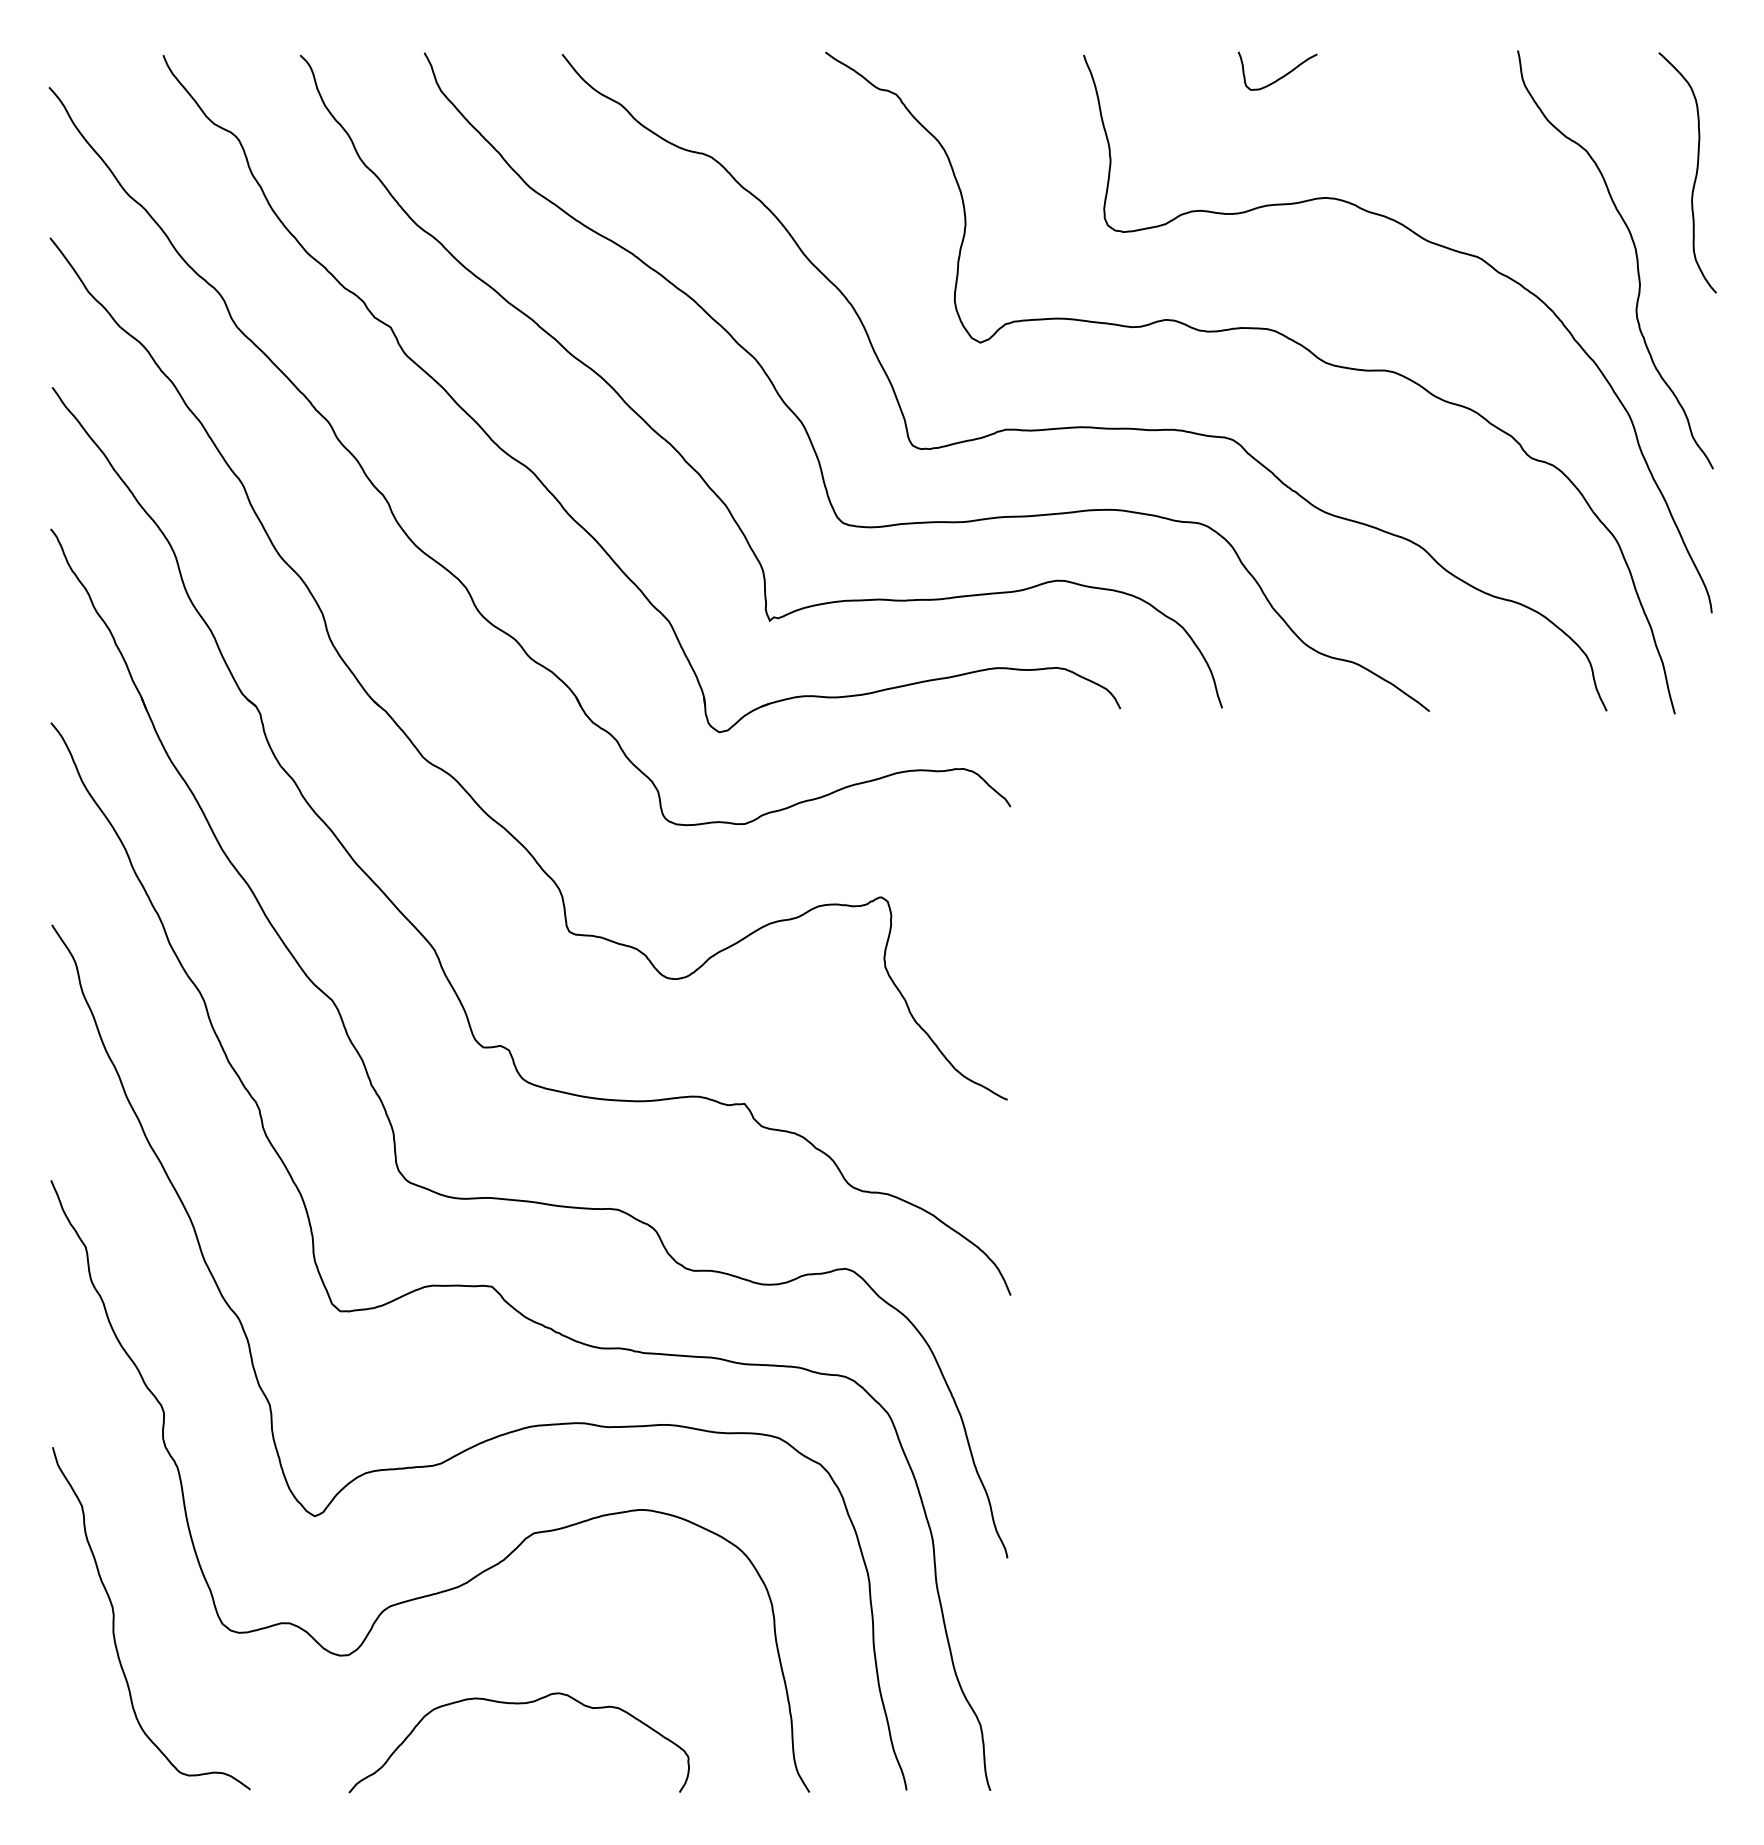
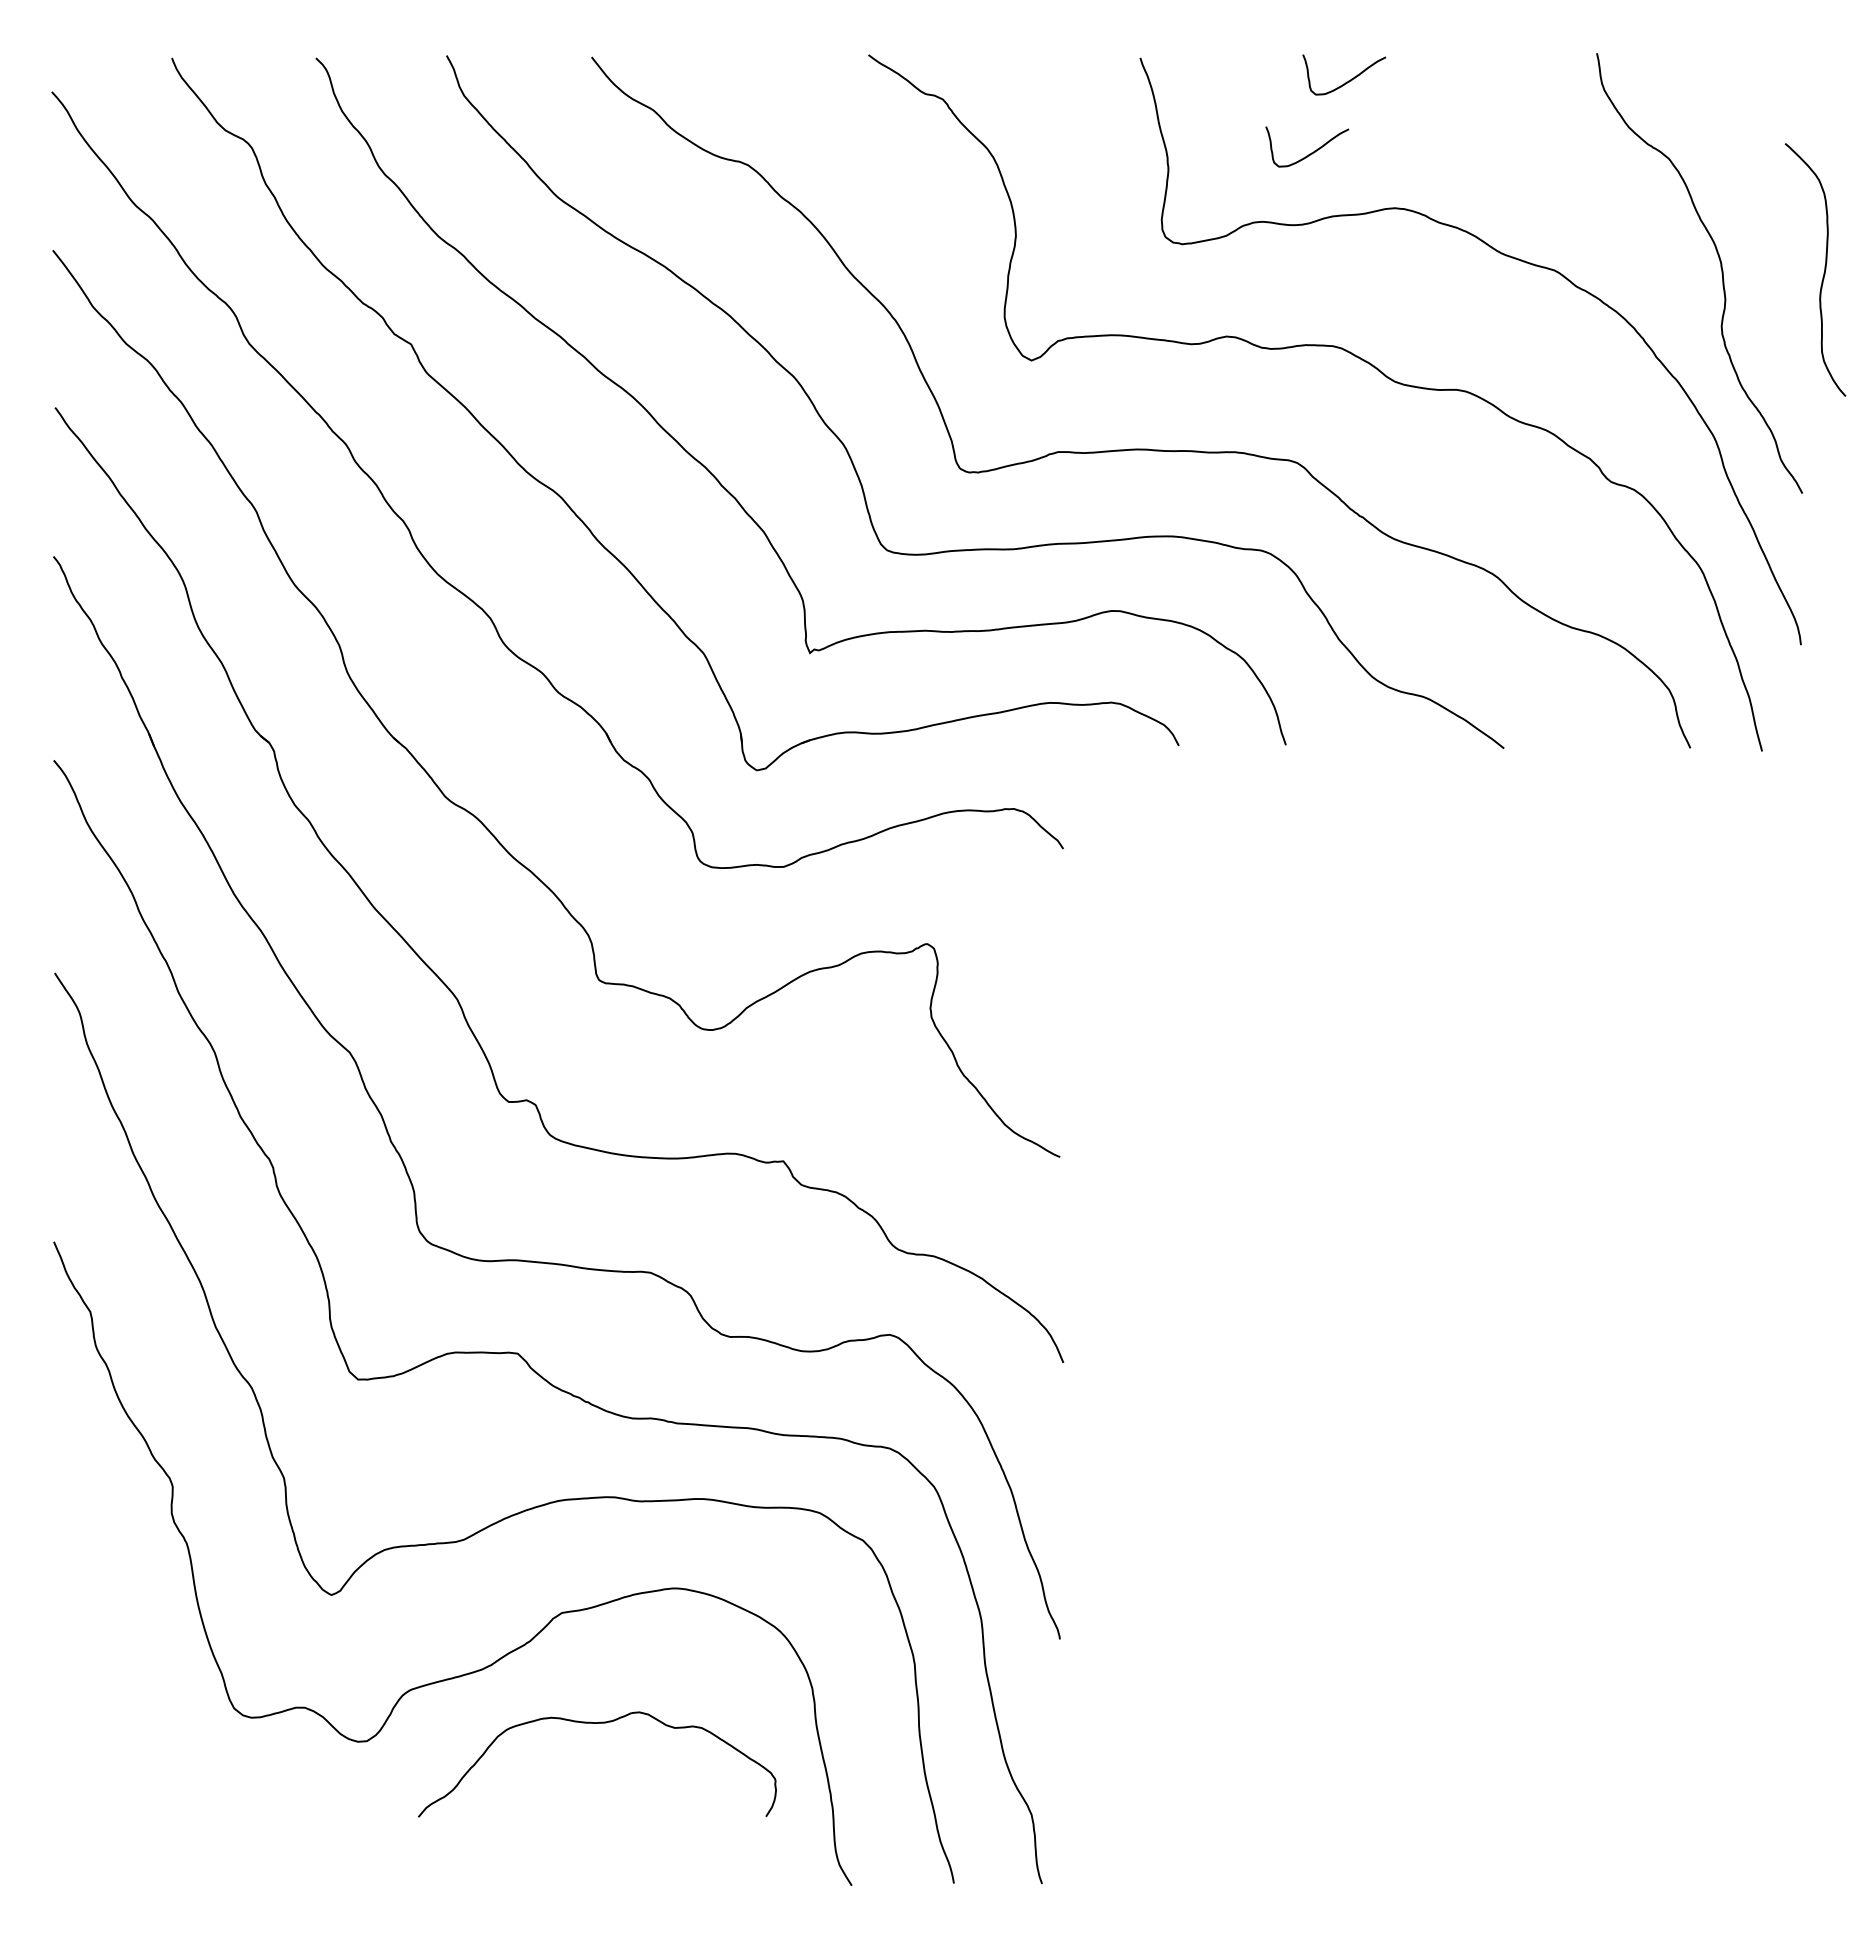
curve: (1246, 144) -> (1311, 152), added
curve: (1695, 175) -> (1823, 272), moved
curve: (114, 1618) -> (120, 1702), removed
curve: (519, 1703) -> (597, 1723), moved

